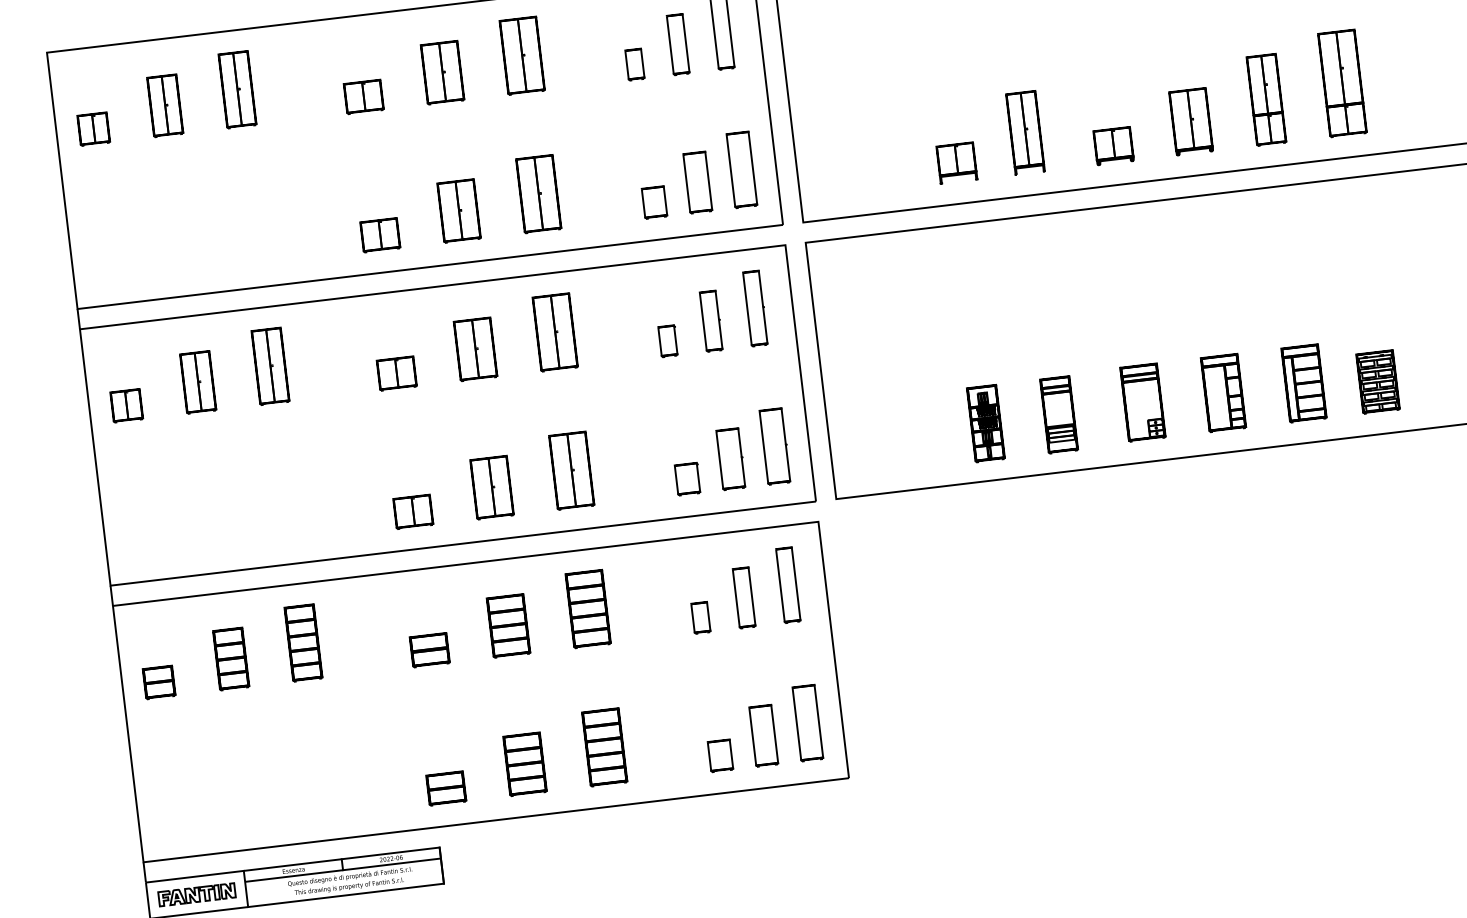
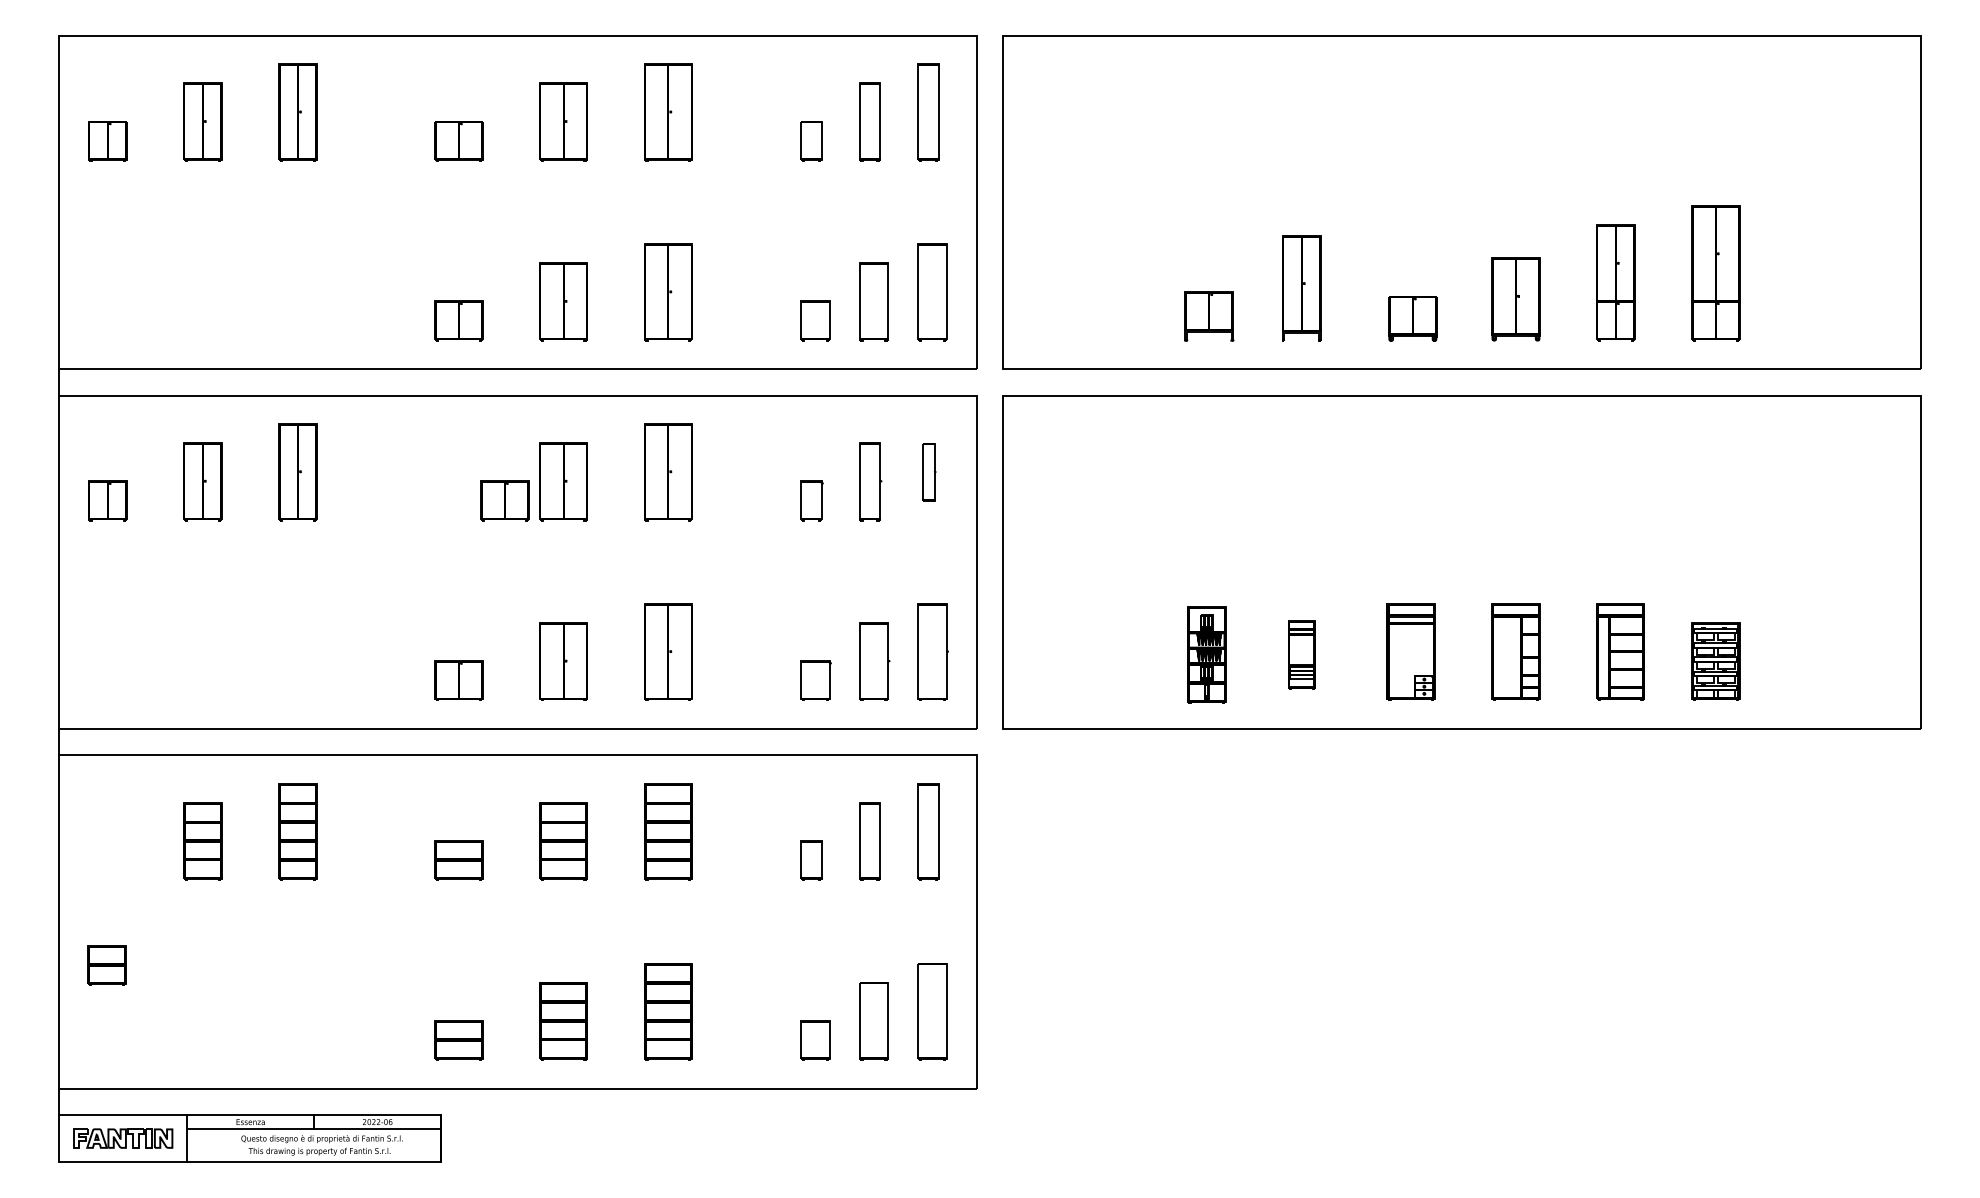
part: (755, 308) -> (928, 472), size x0.6
part: (396, 373) -> (504, 500), moved
part: (1058, 414) -> (1301, 654), size x0.7
part: (158, 682) -> (106, 965), moved

